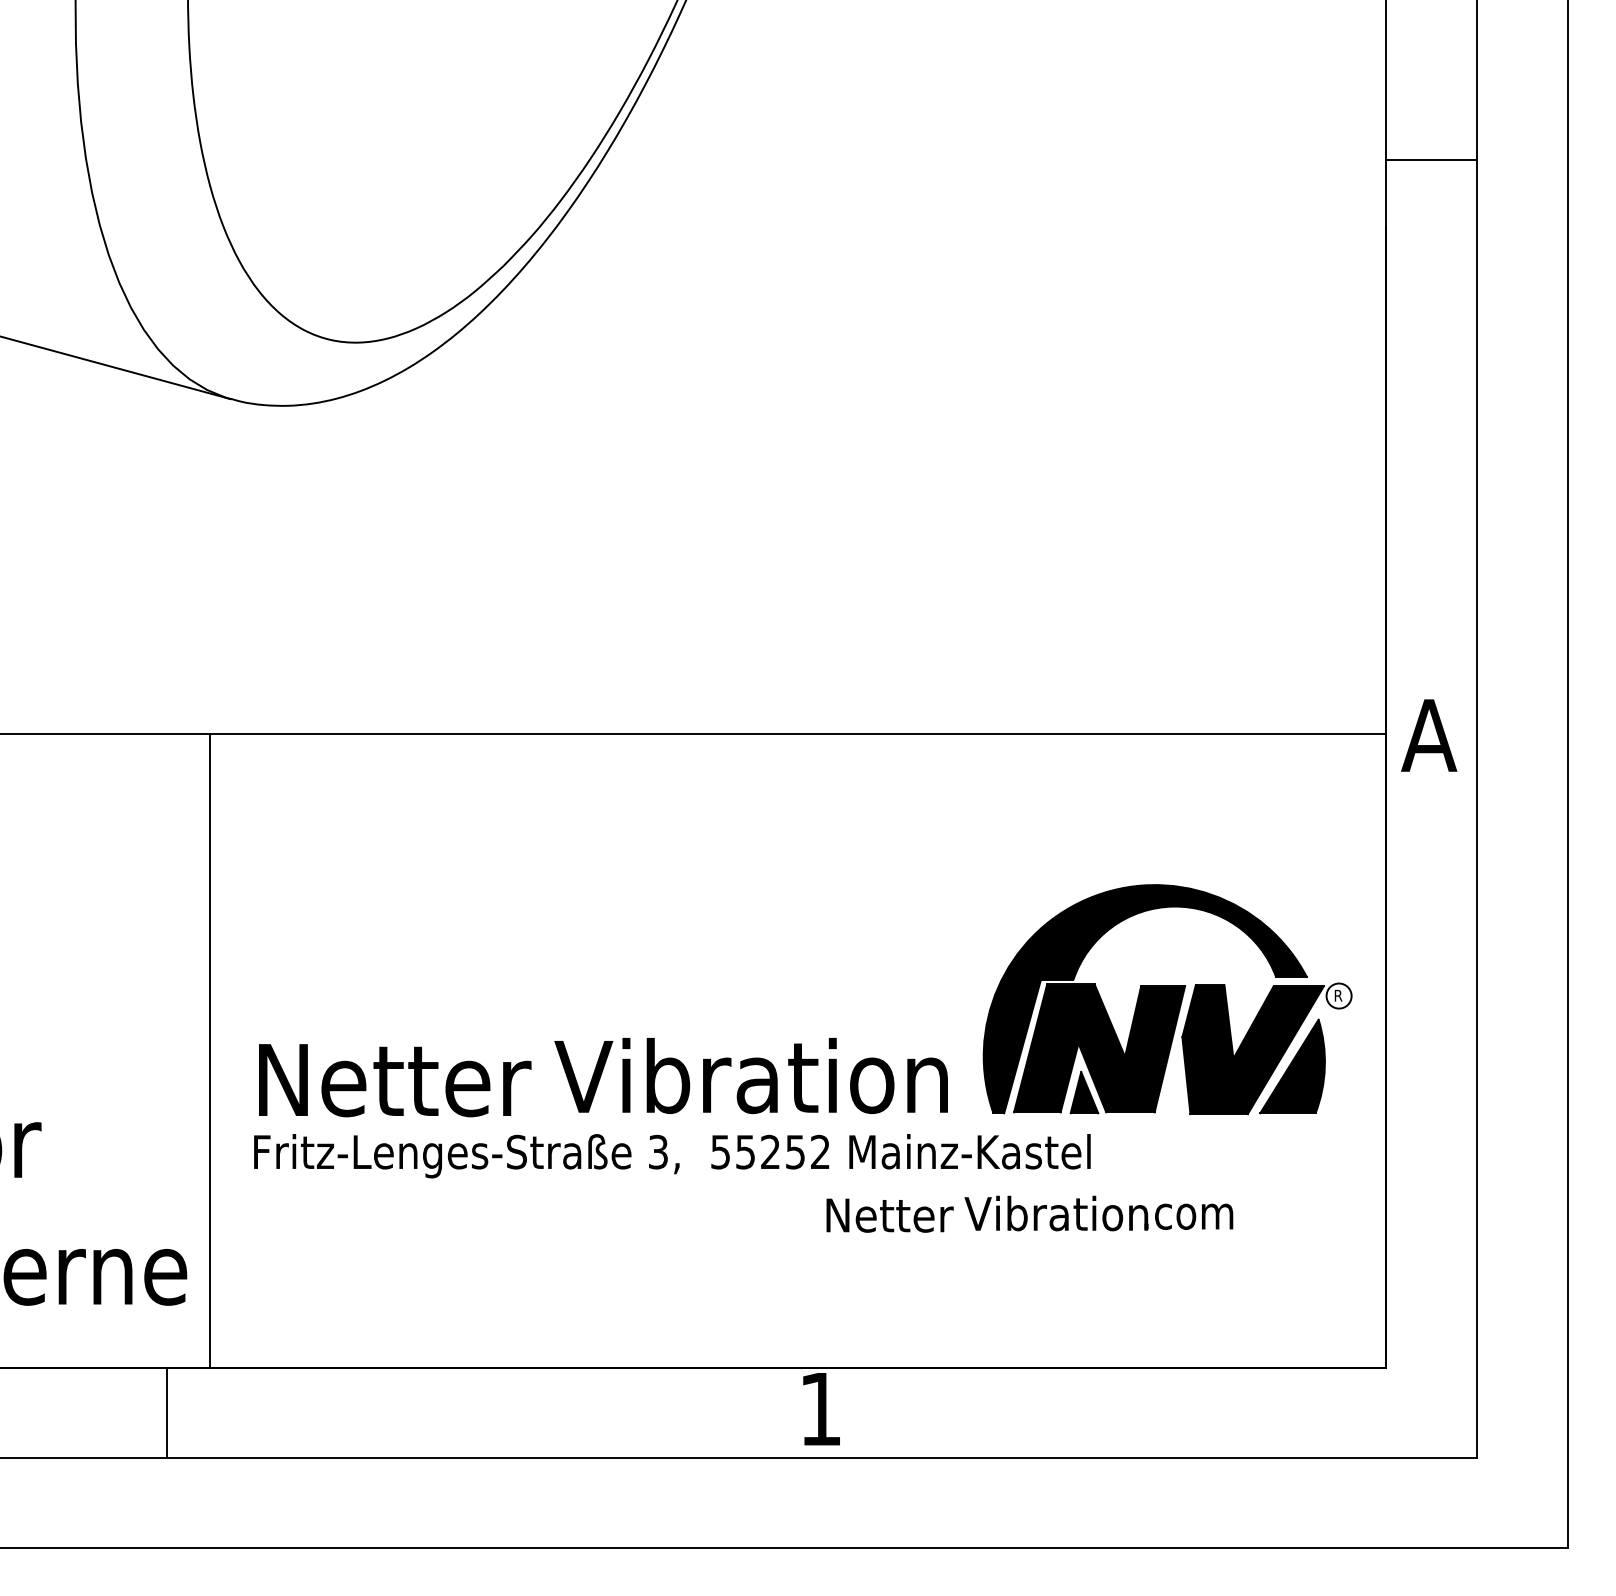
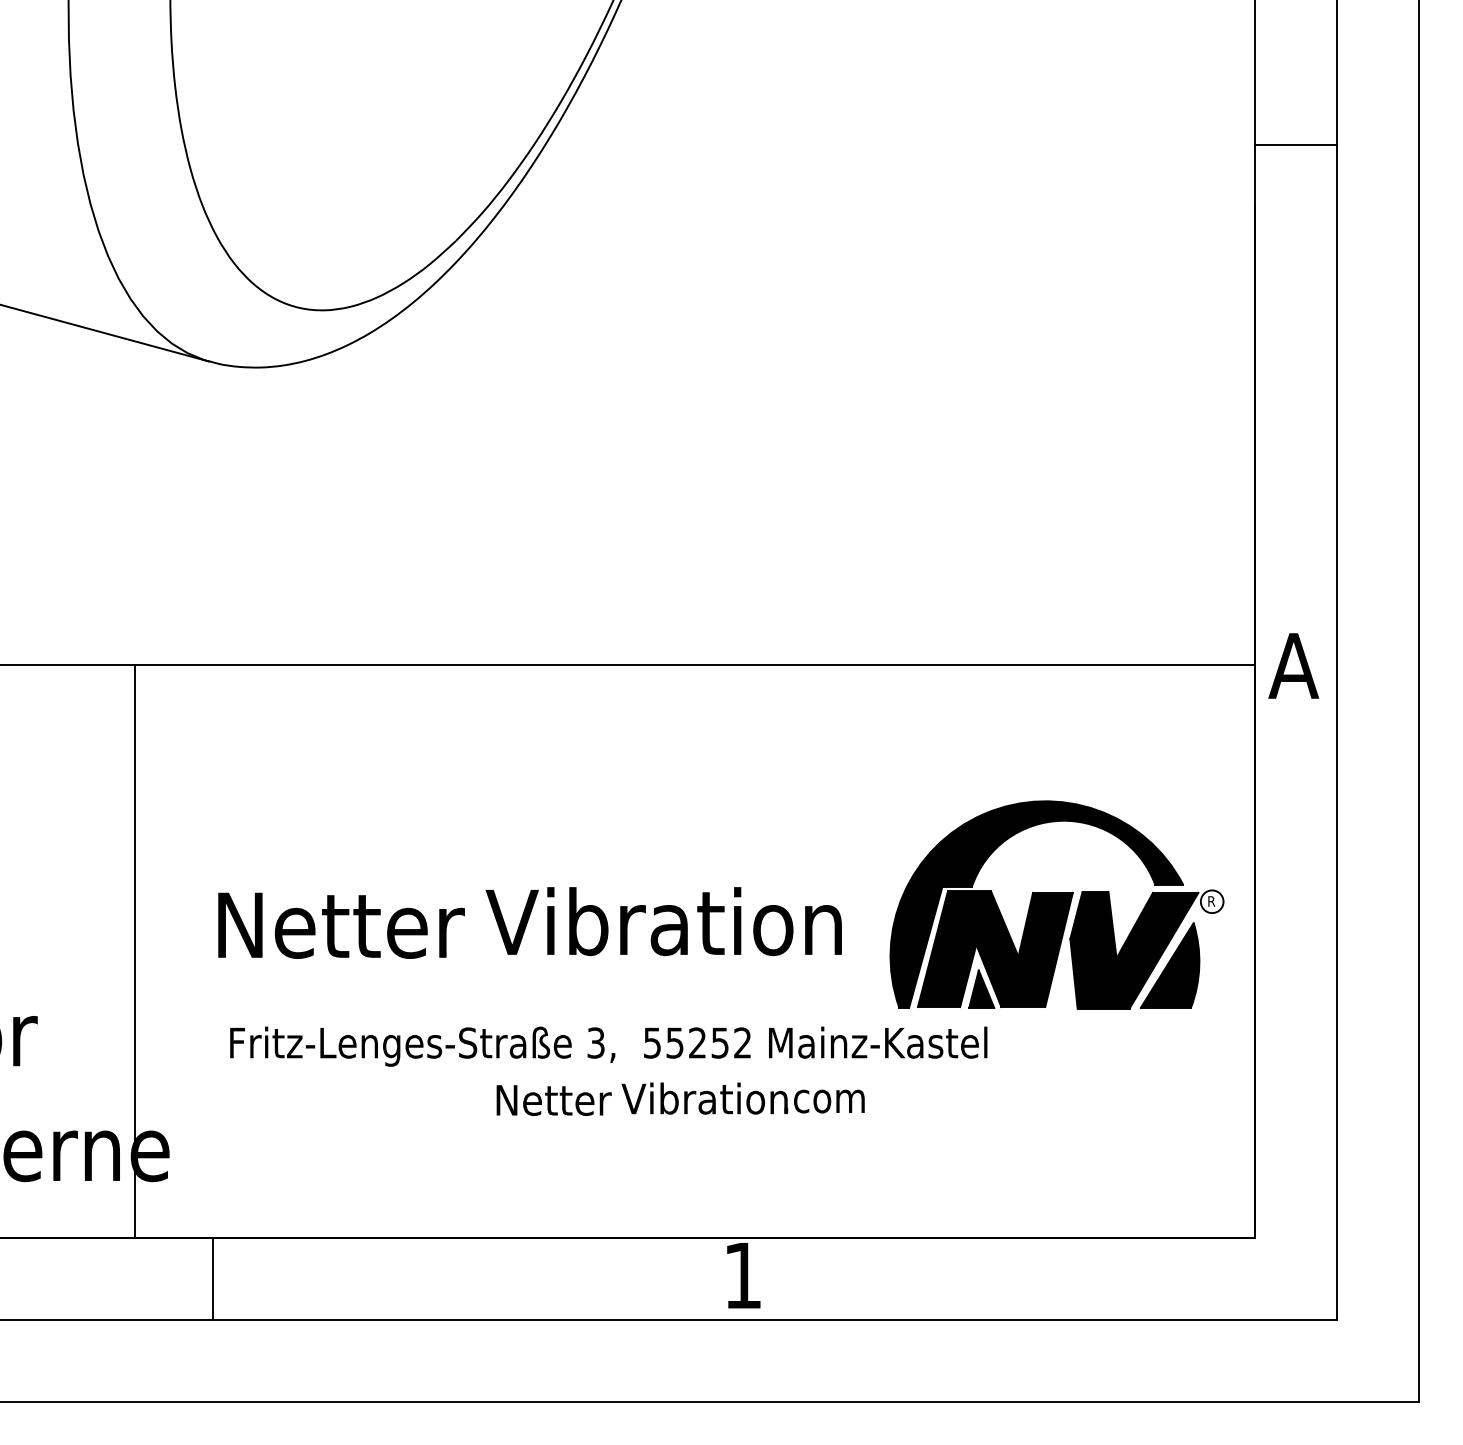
line: (210, 1050) -> (135, 951), moved
text: (603, 1077) -> (530, 922), moved
text: (1029, 1213) -> (680, 1098), moved
line: (167, 1412) -> (213, 1278), moved

